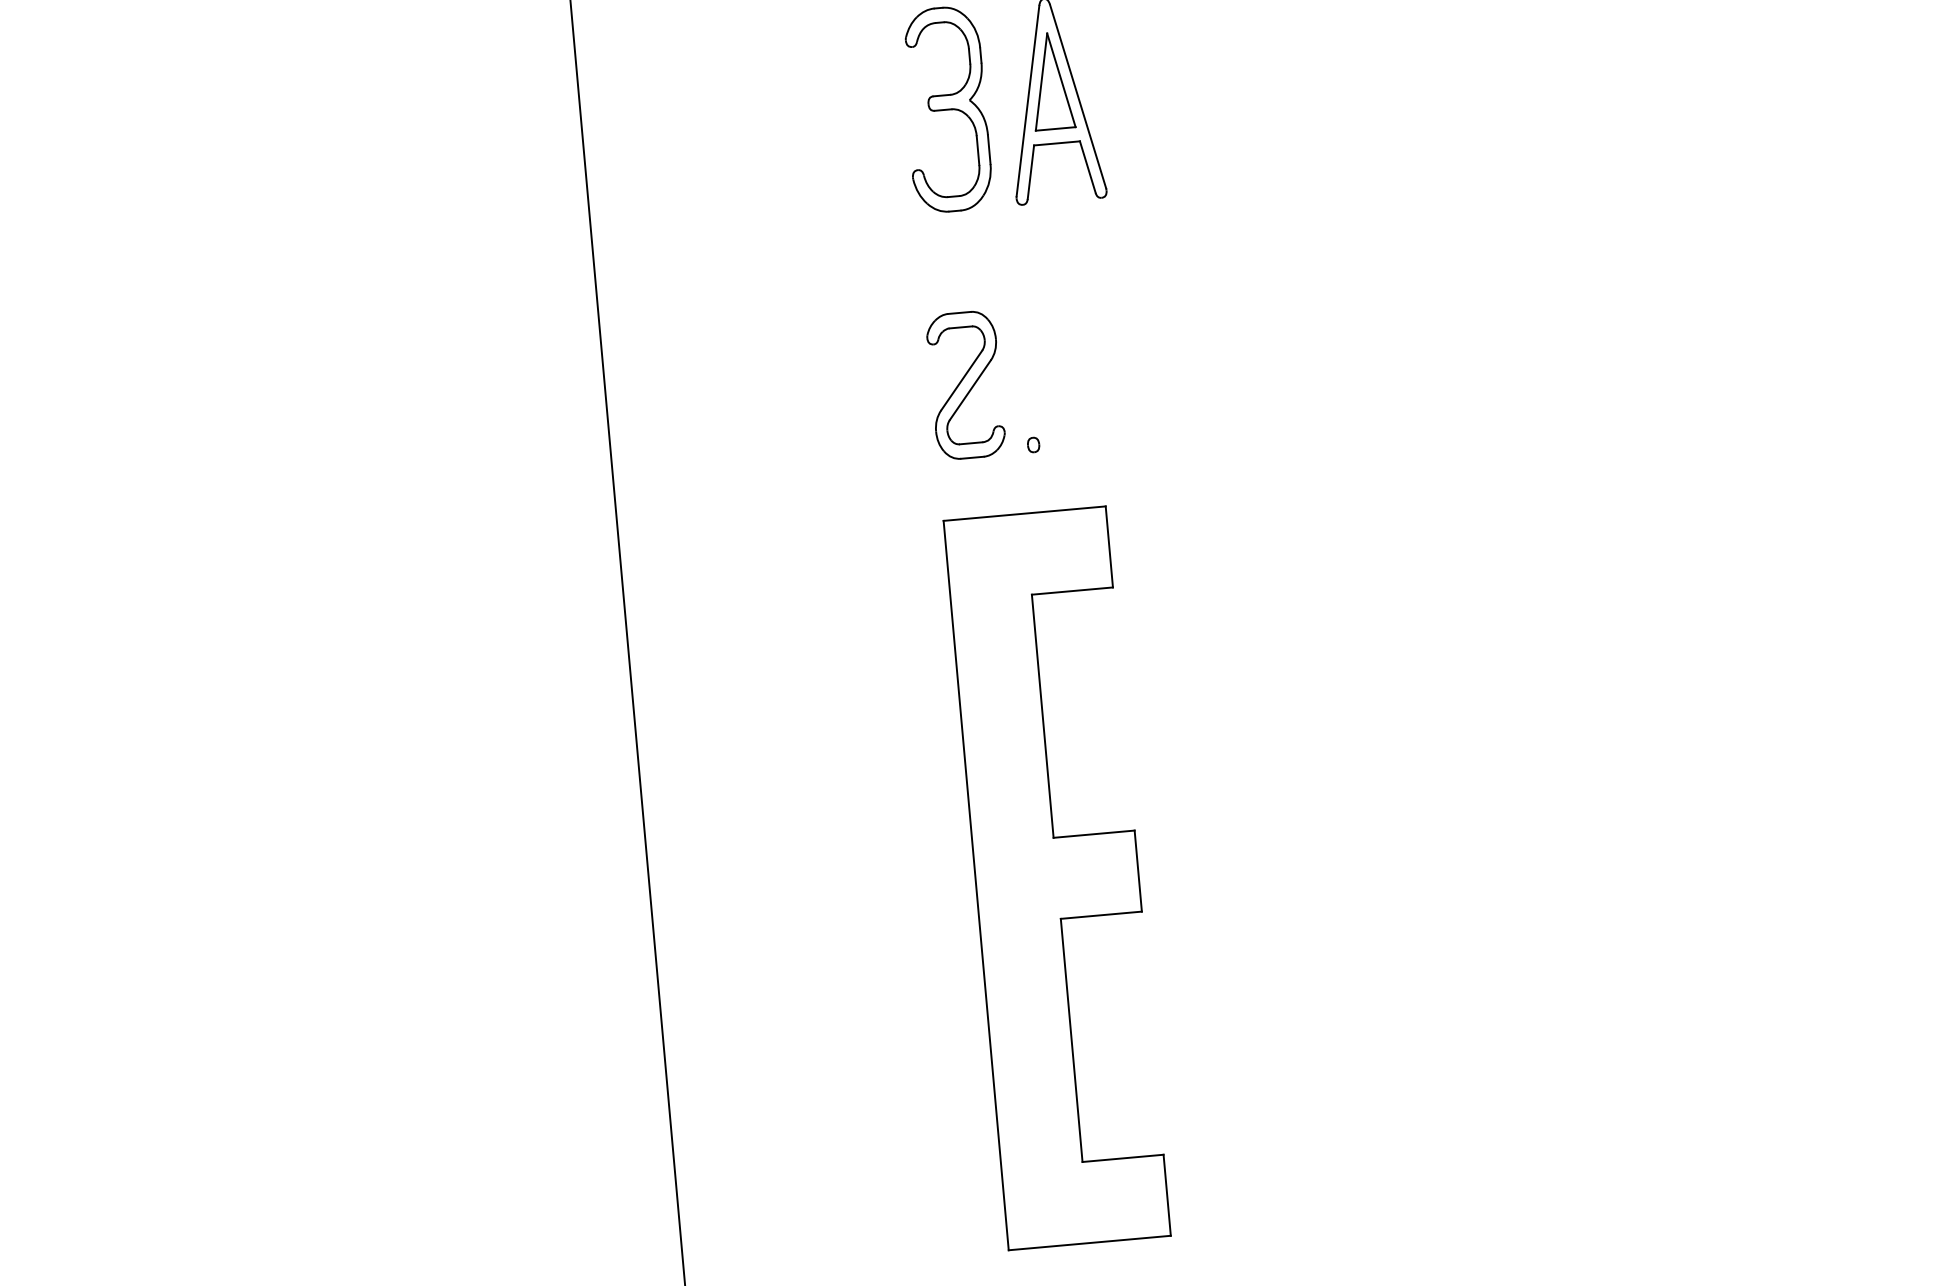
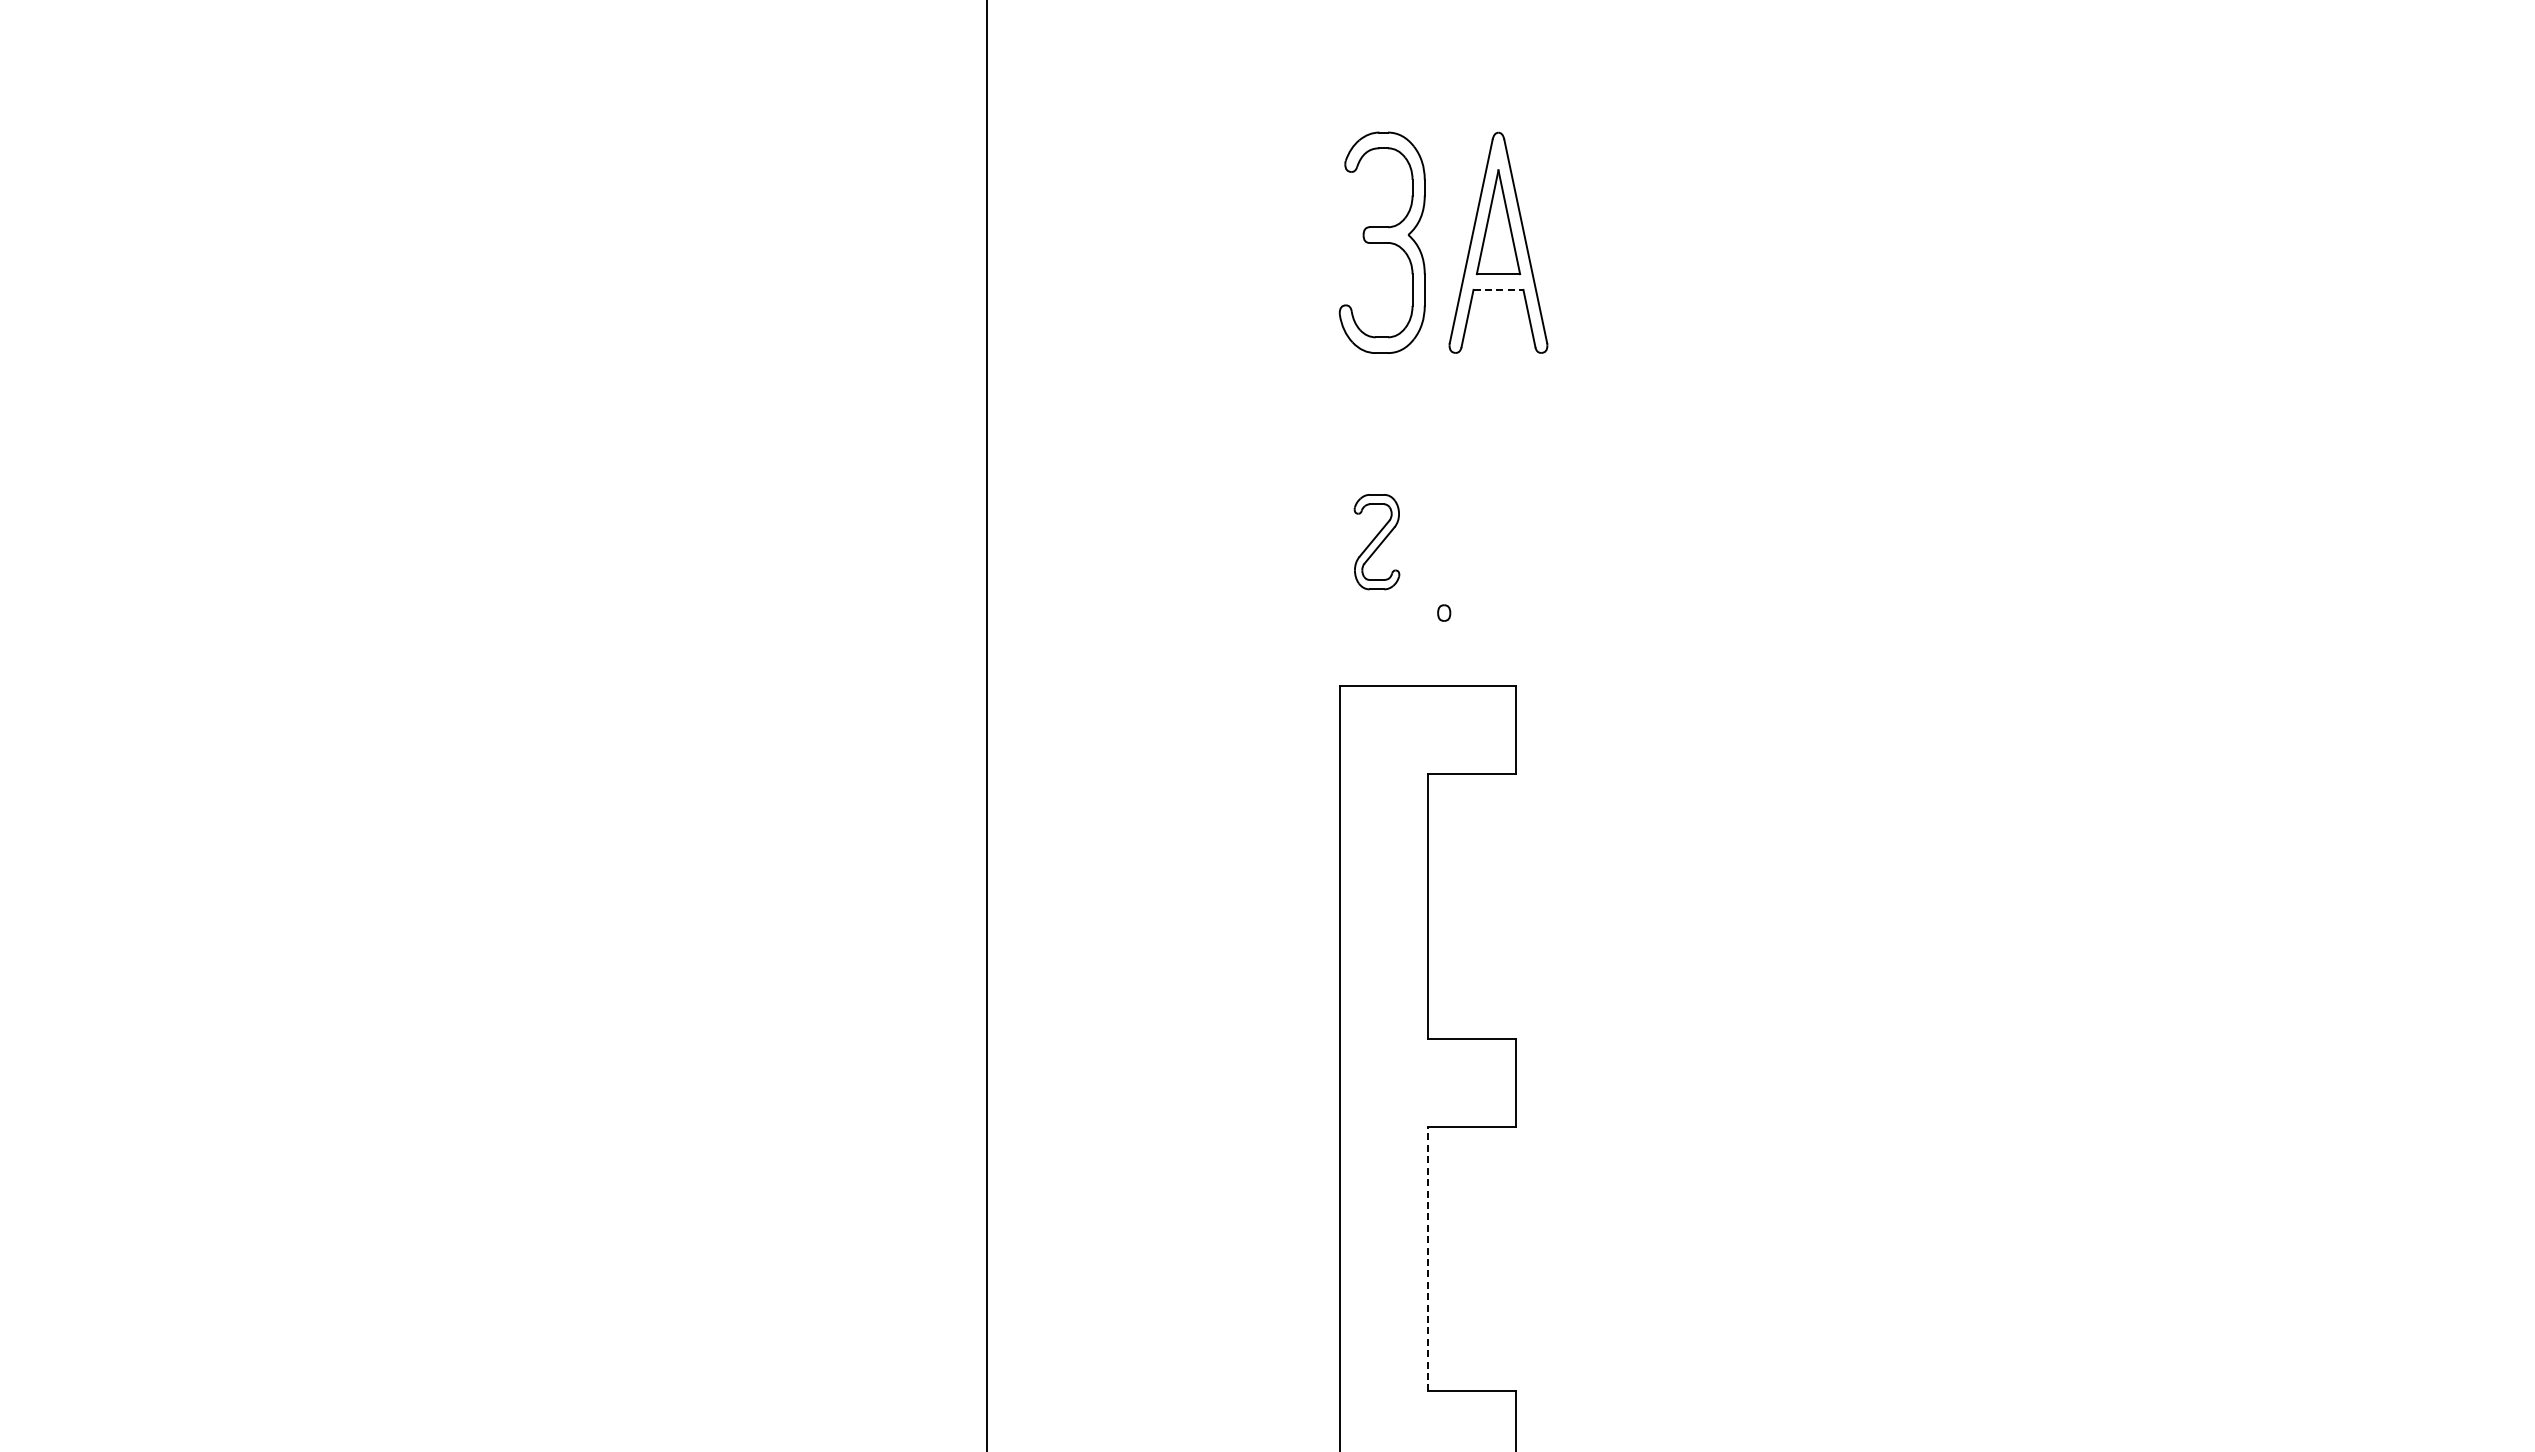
line: (1056, 143) -> (1498, 289), solid -> dashed
part: (965, 384) -> (1376, 541), size x0.6
line: (1071, 1039) -> (1427, 1258), solid -> dashed

